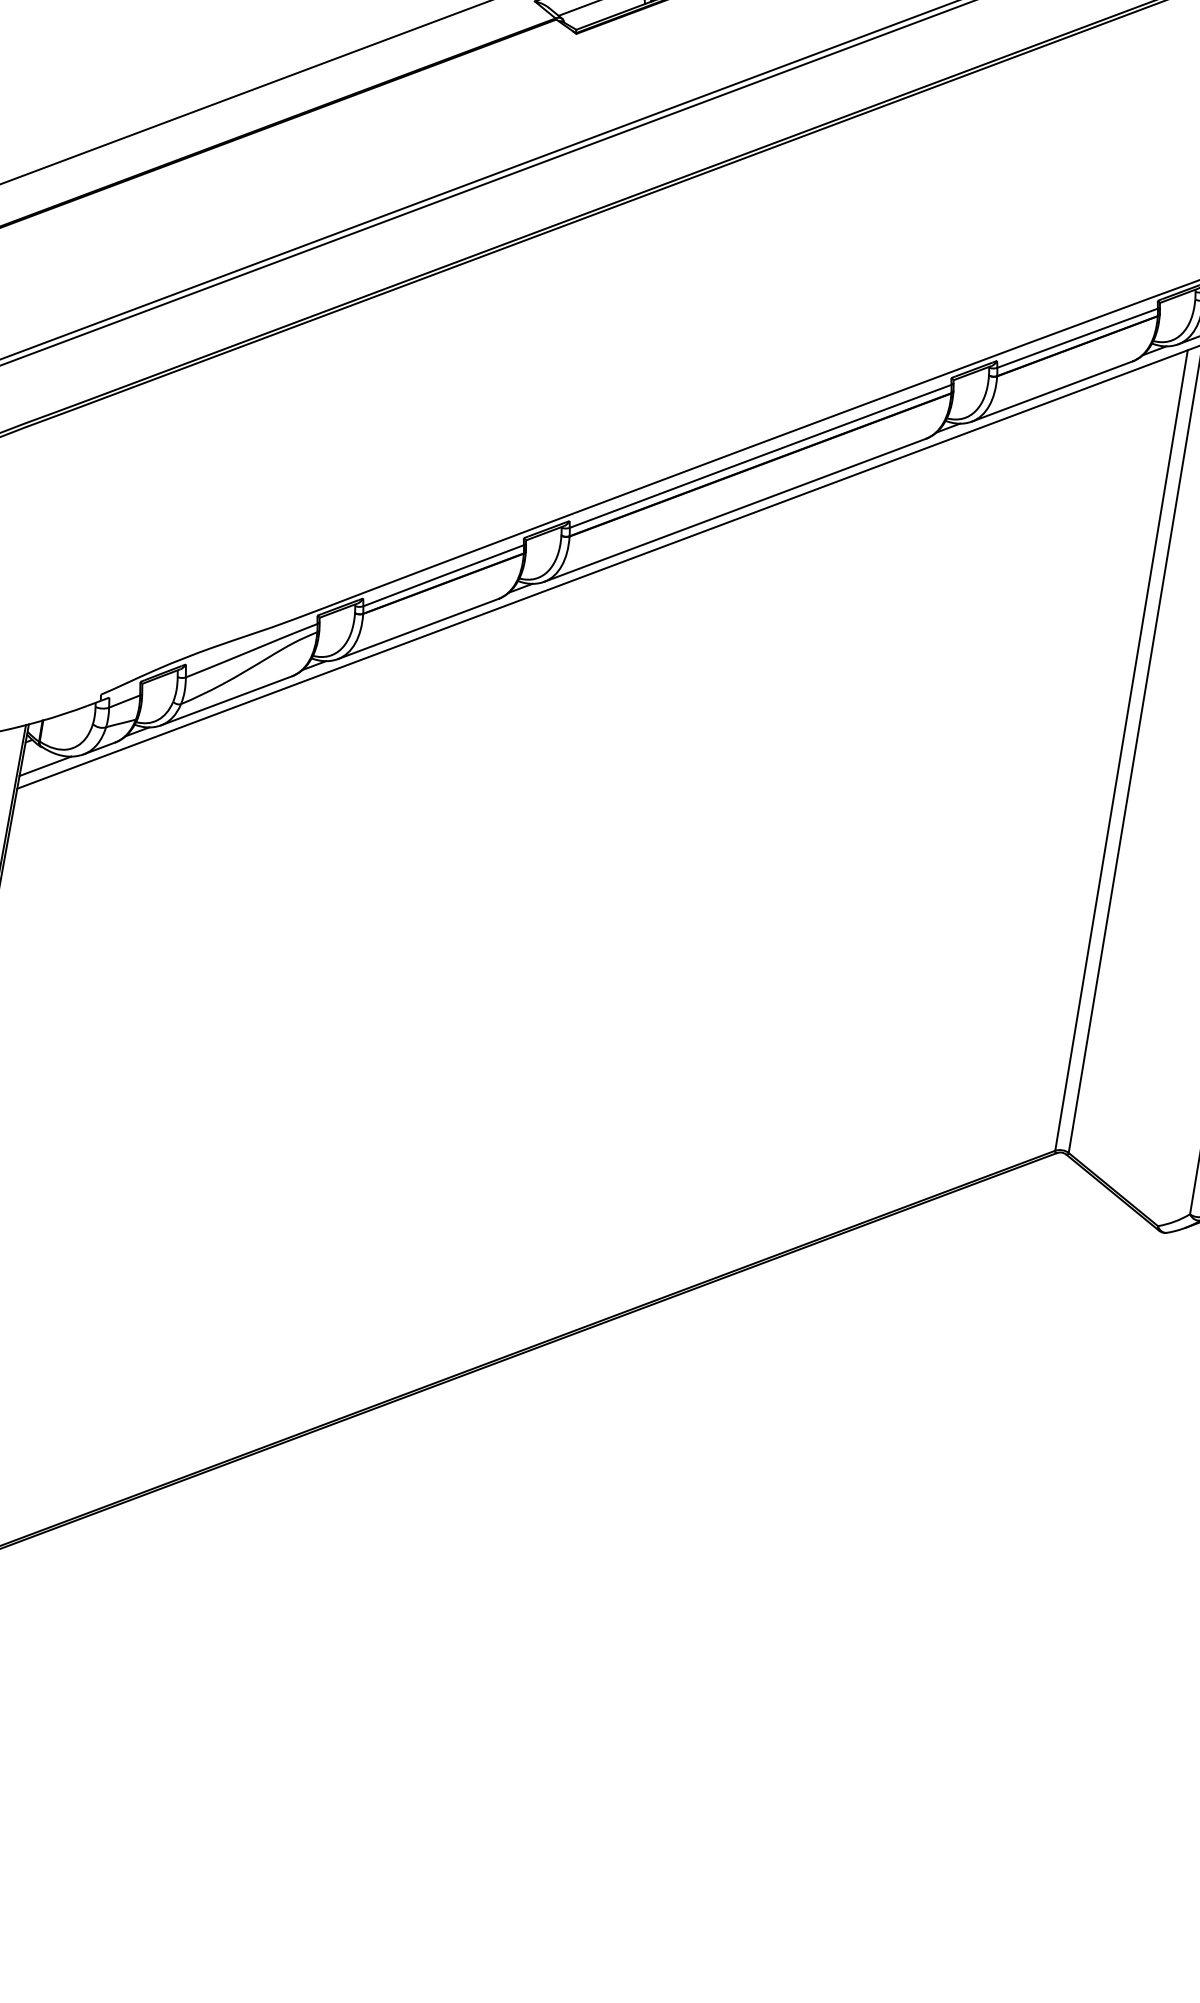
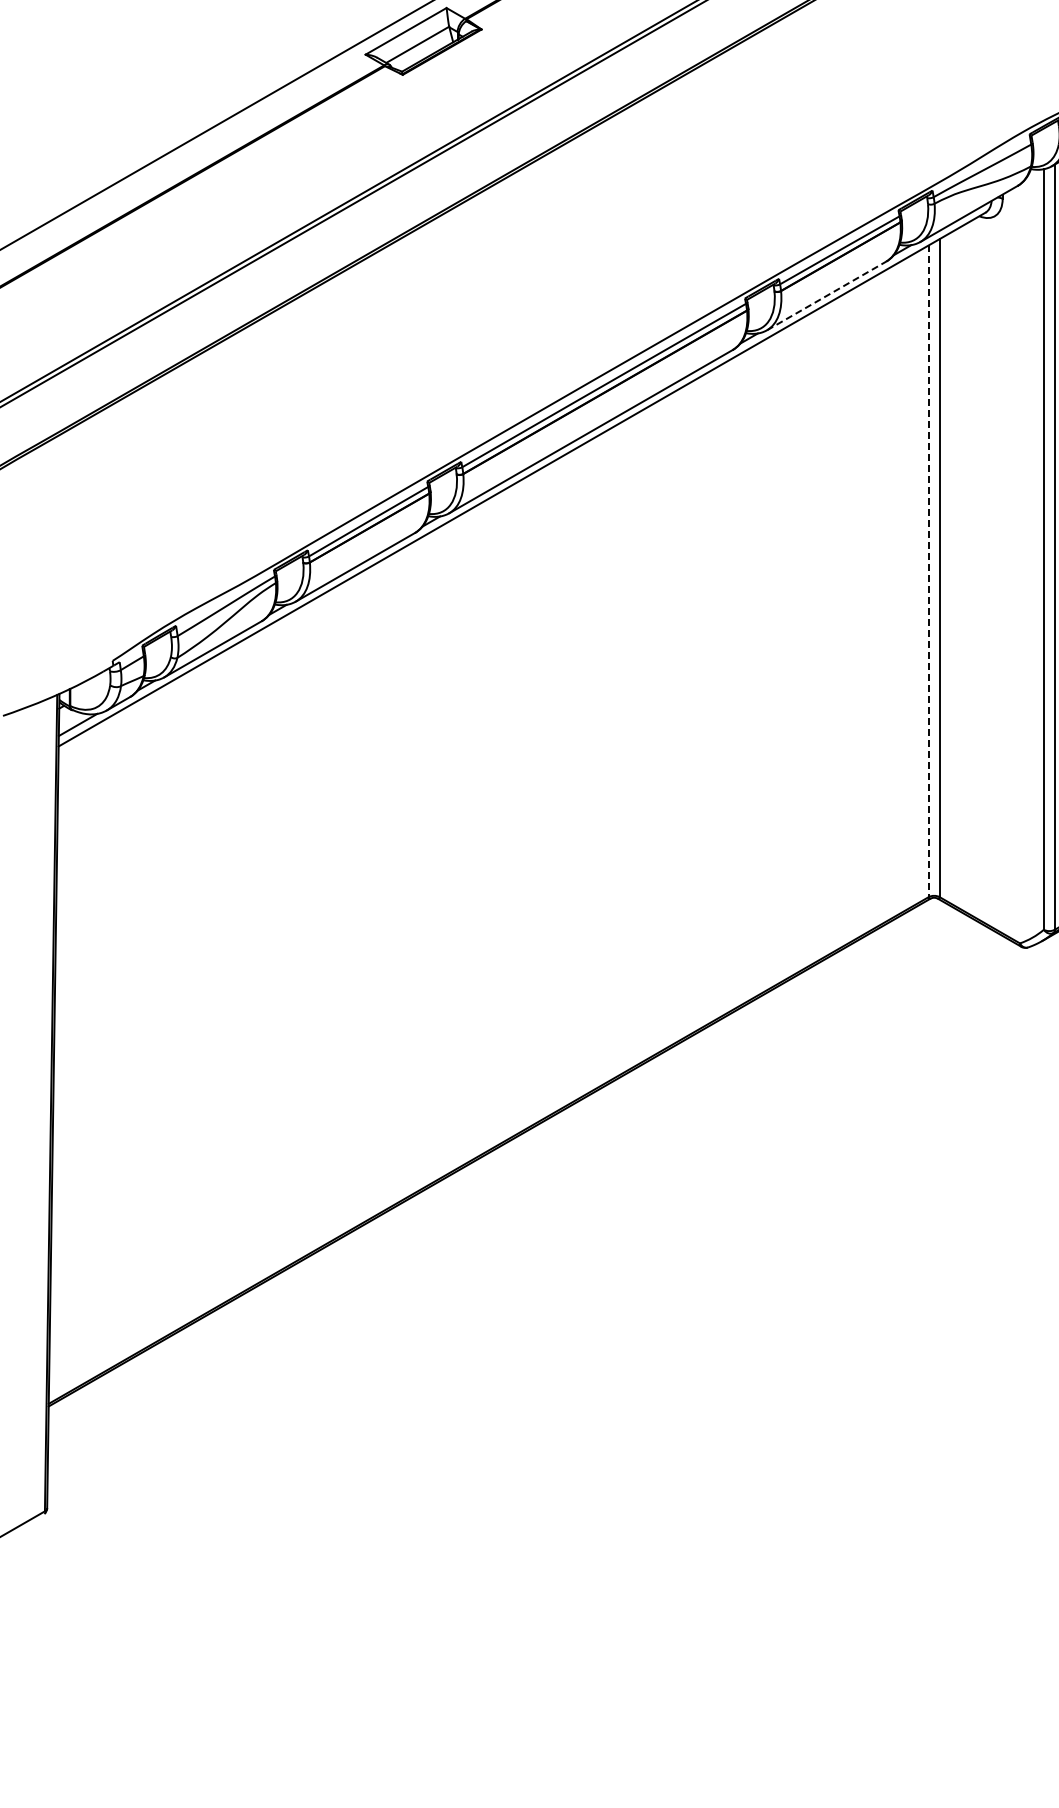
line: (1052, 390) -> (826, 295), solid -> dashed
line: (1121, 750) -> (928, 571), solid -> dashed

